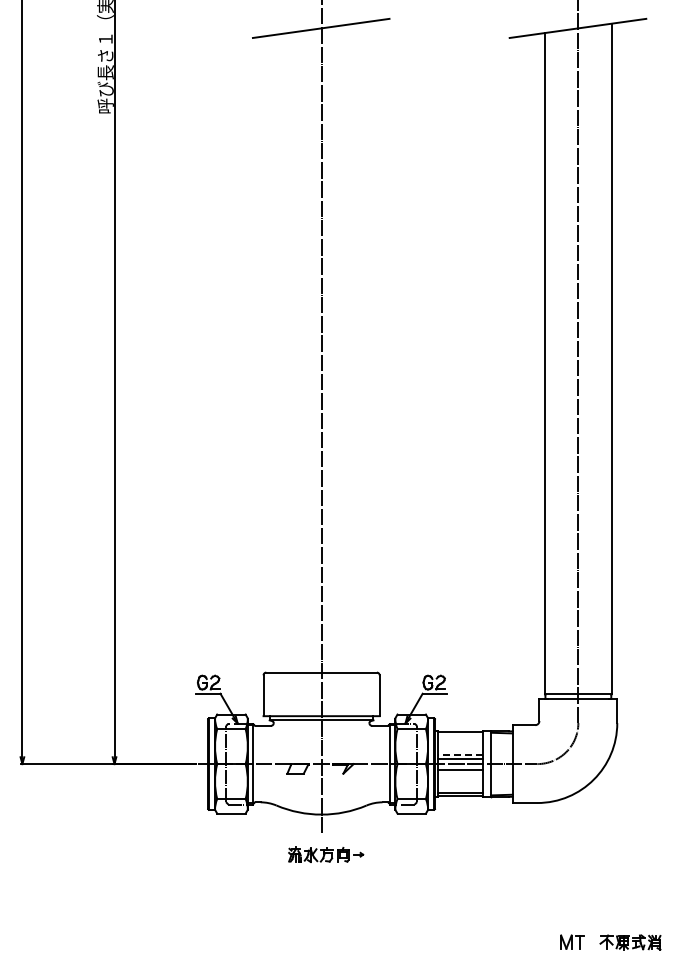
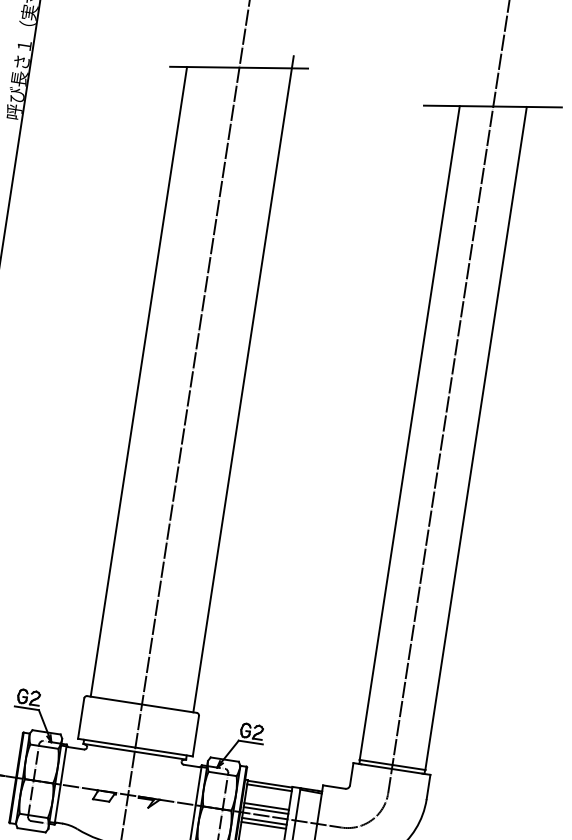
line: (373, 340) -> (243, 384), added
line: (269, 353) -> (138, 381), added
line: (459, 735) -> (268, 787), added
line: (460, 754) -> (266, 806), dashed -> solid
line: (459, 773) -> (263, 825), added

